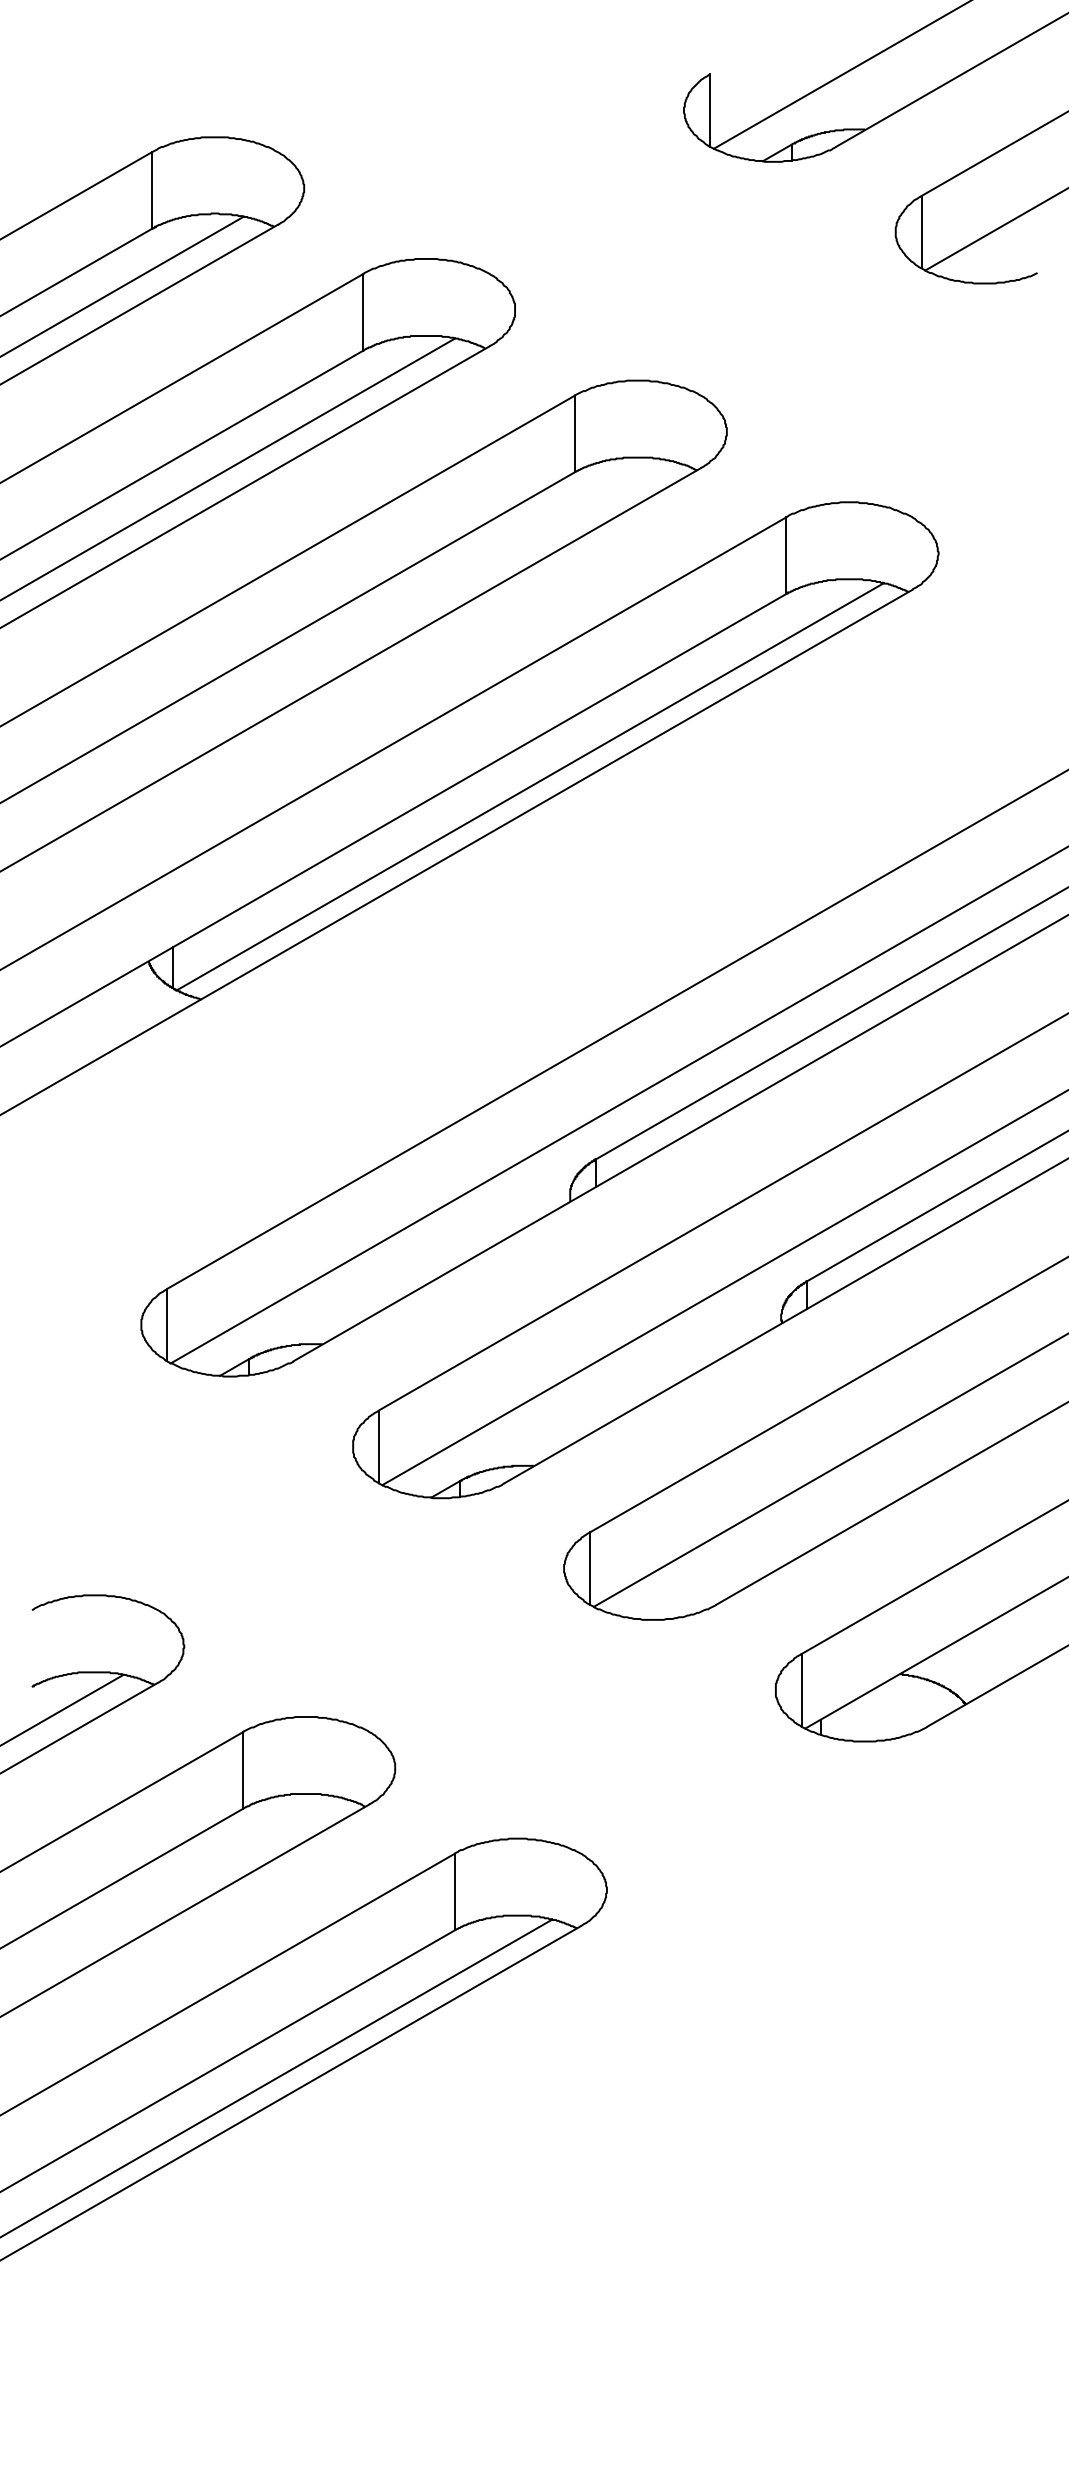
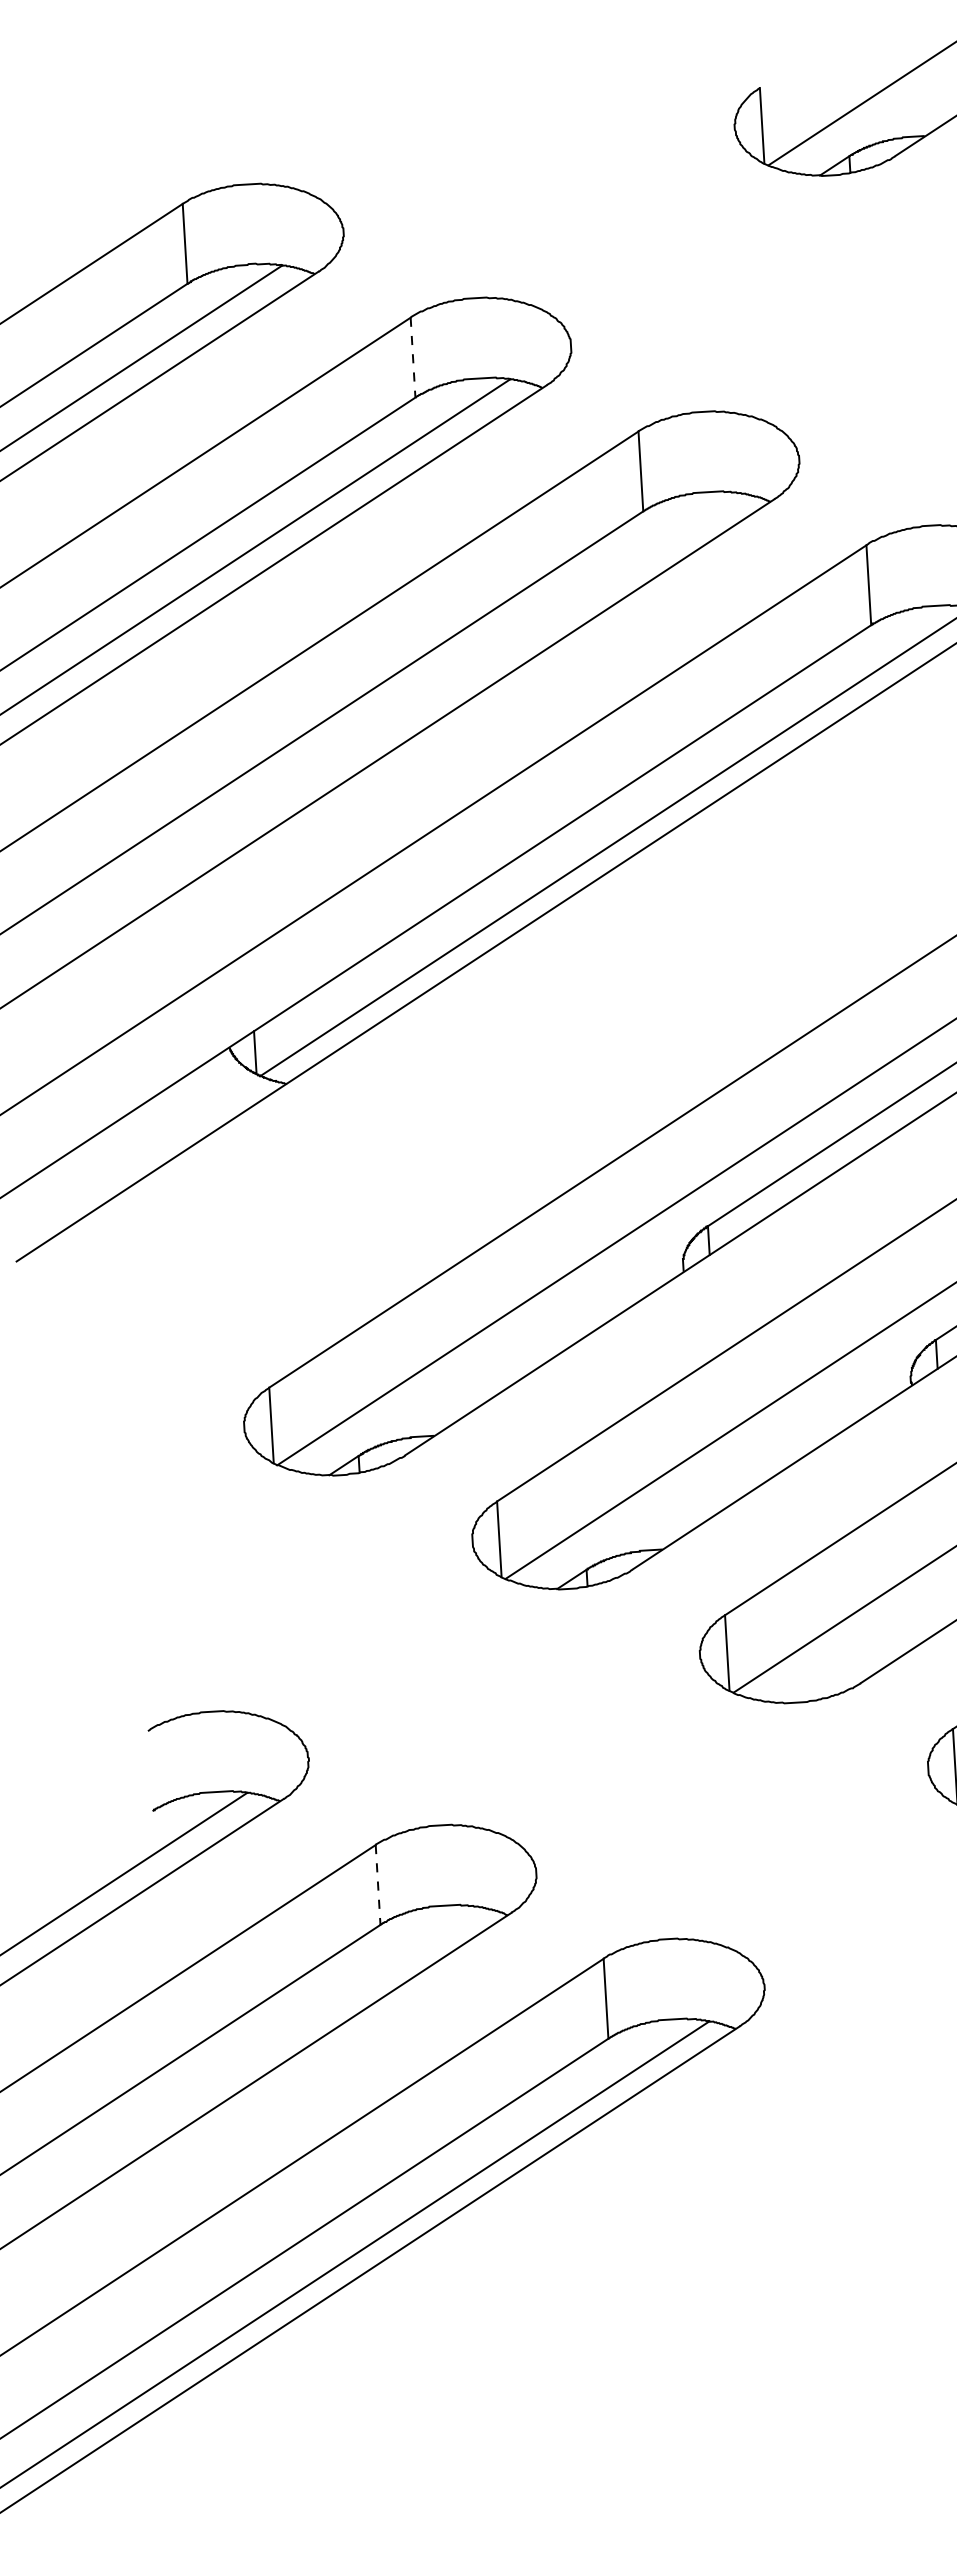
line: (363, 312) -> (413, 357), solid -> dashed
line: (243, 1770) -> (378, 1885), solid -> dashed

